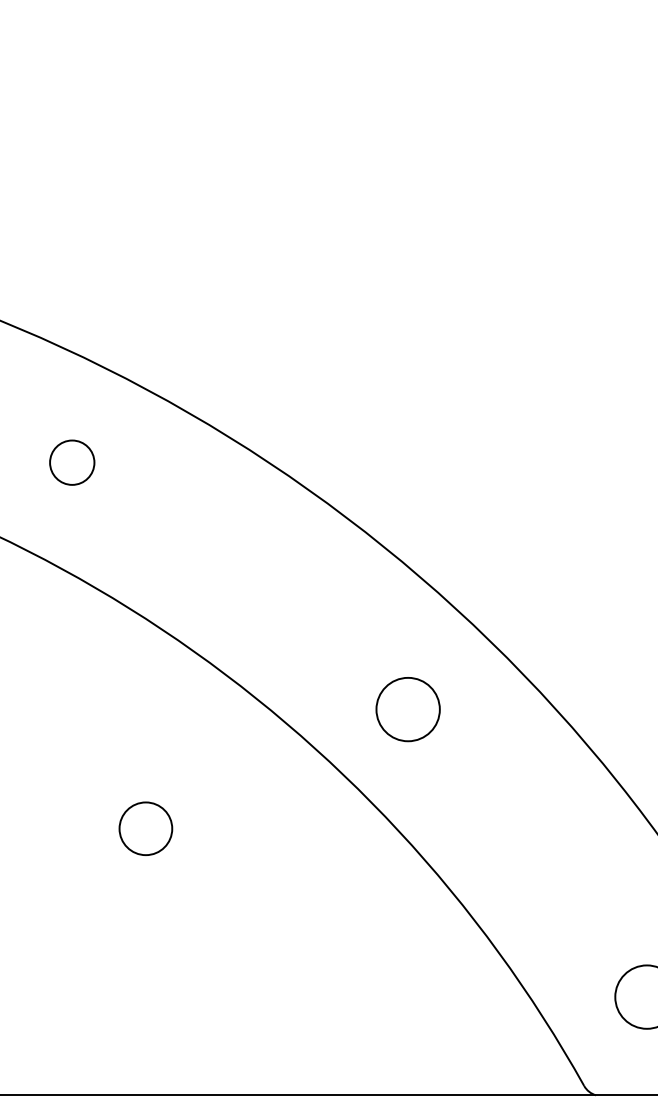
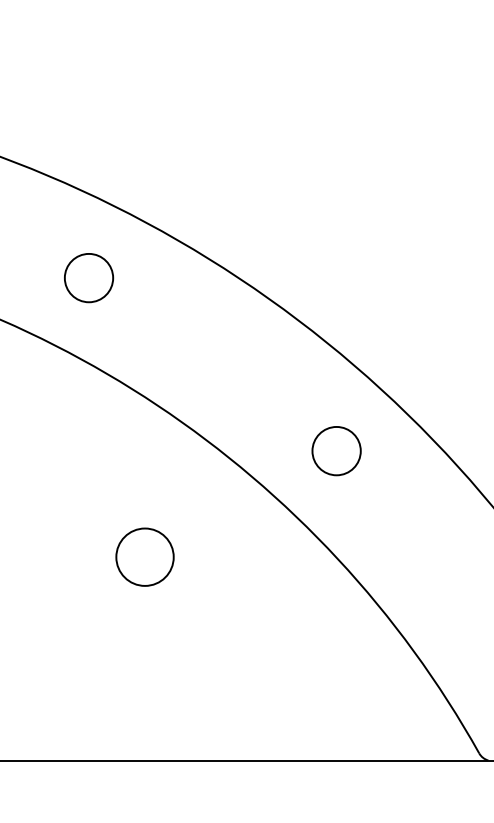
circle: (71, 462) -> (88, 278), size x1.43
circle: (407, 709) -> (336, 451), moved
circle: (145, 828) -> (144, 557), size x1.43

